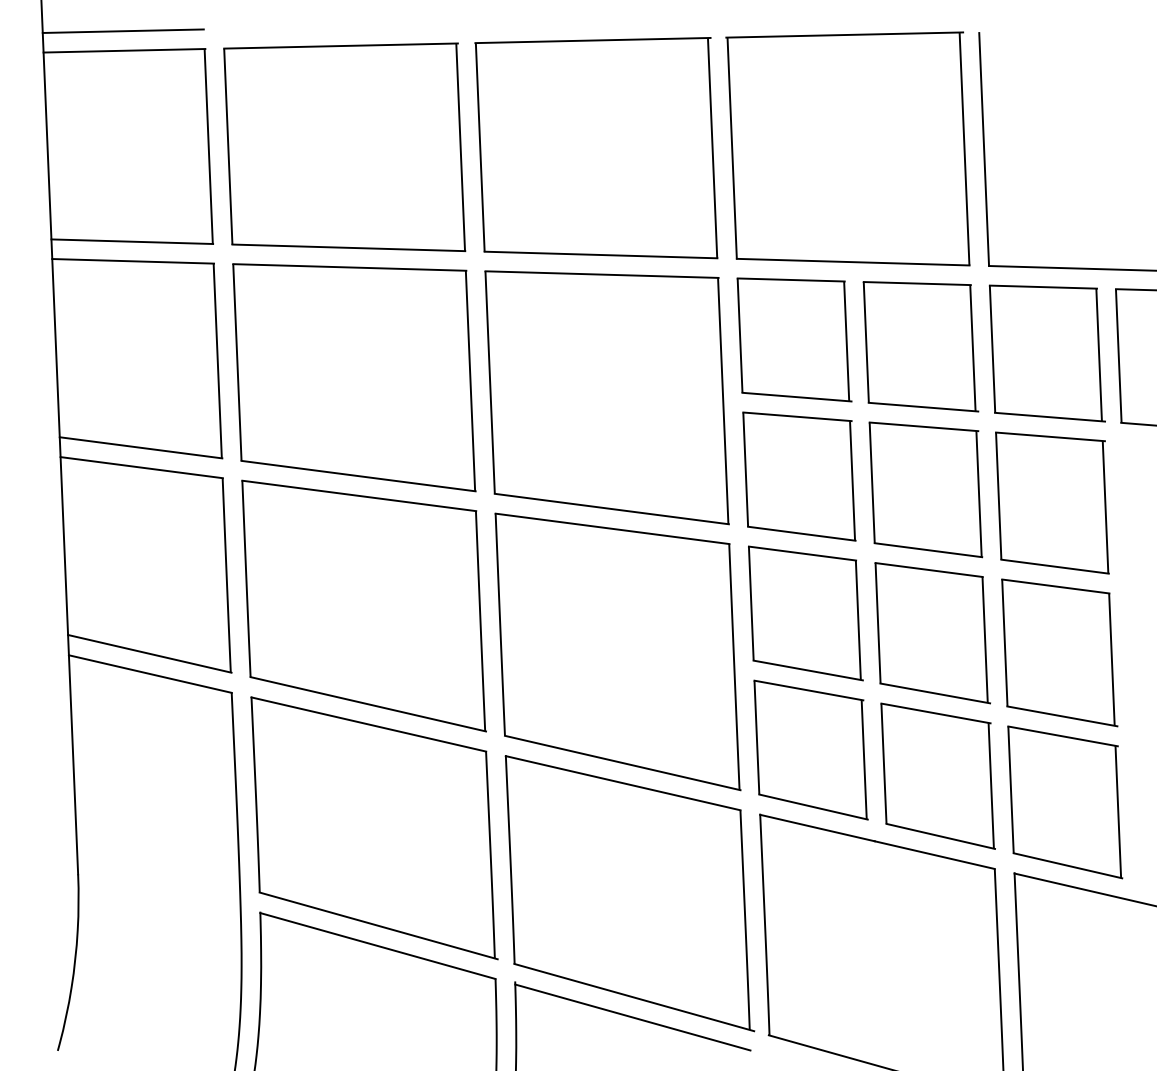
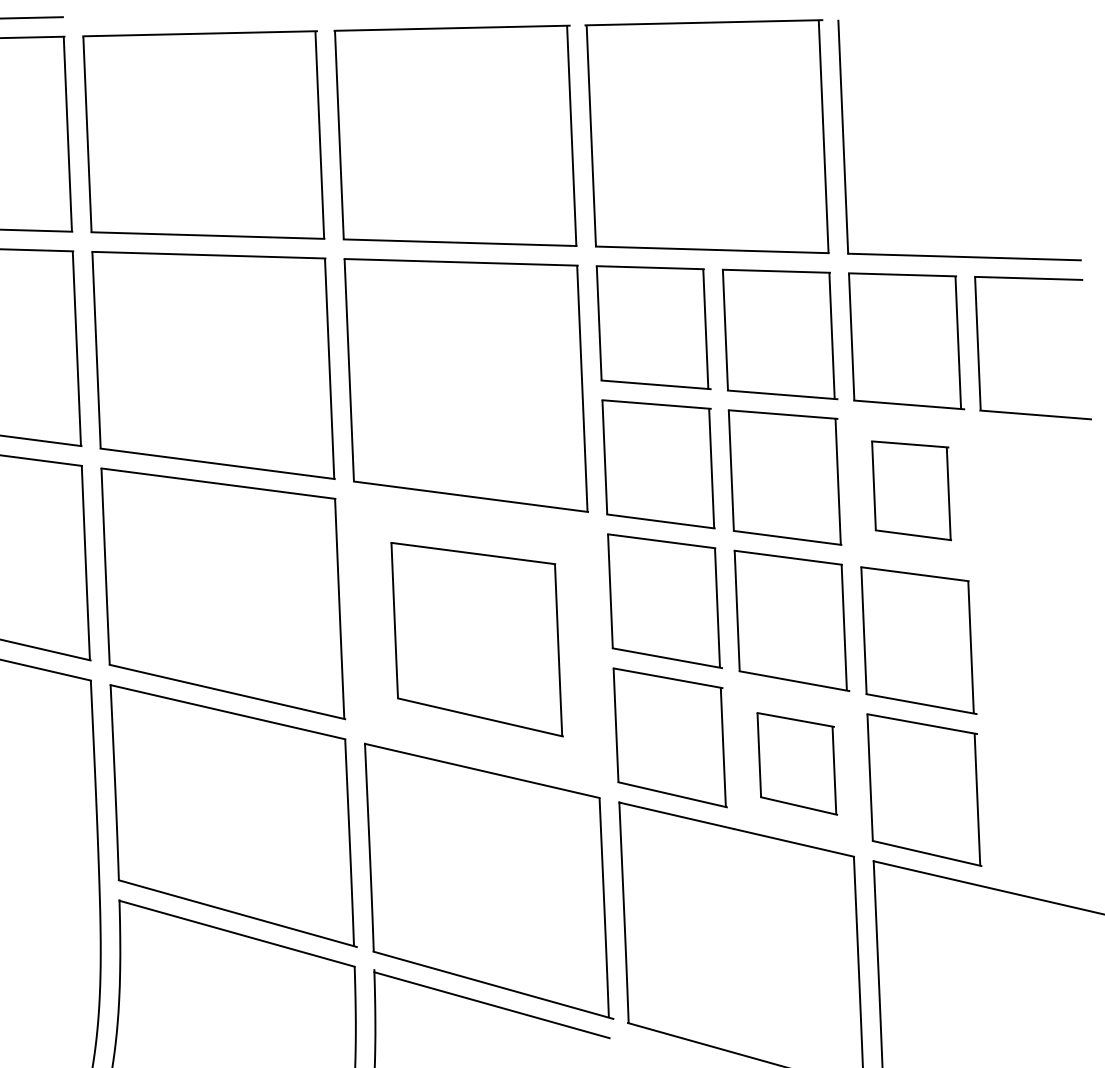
part: (1052, 502) -> (911, 490), size x0.7
part: (617, 651) -> (476, 639), size x0.7
part: (937, 775) -> (796, 763), size x0.7

